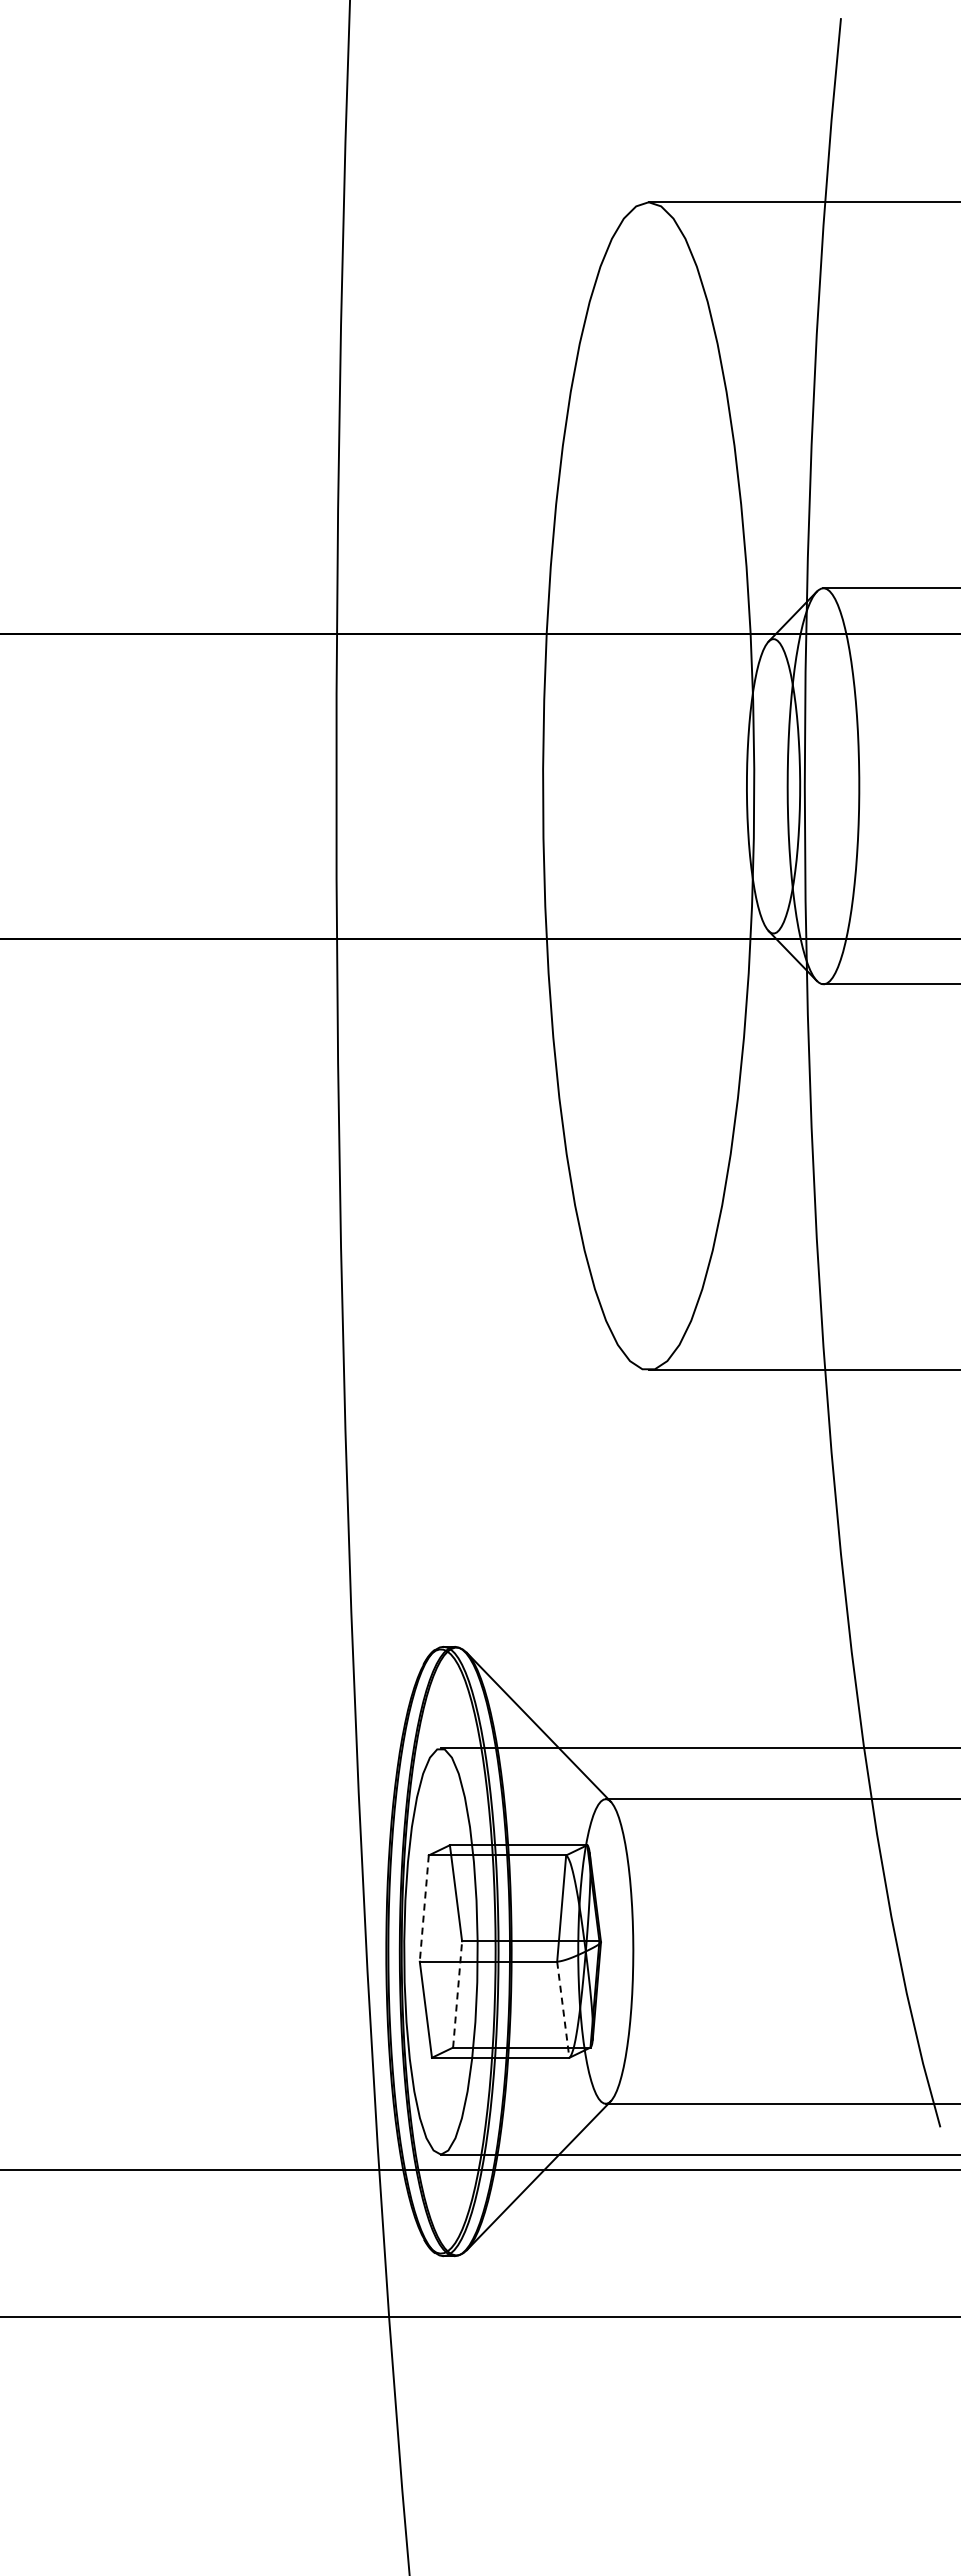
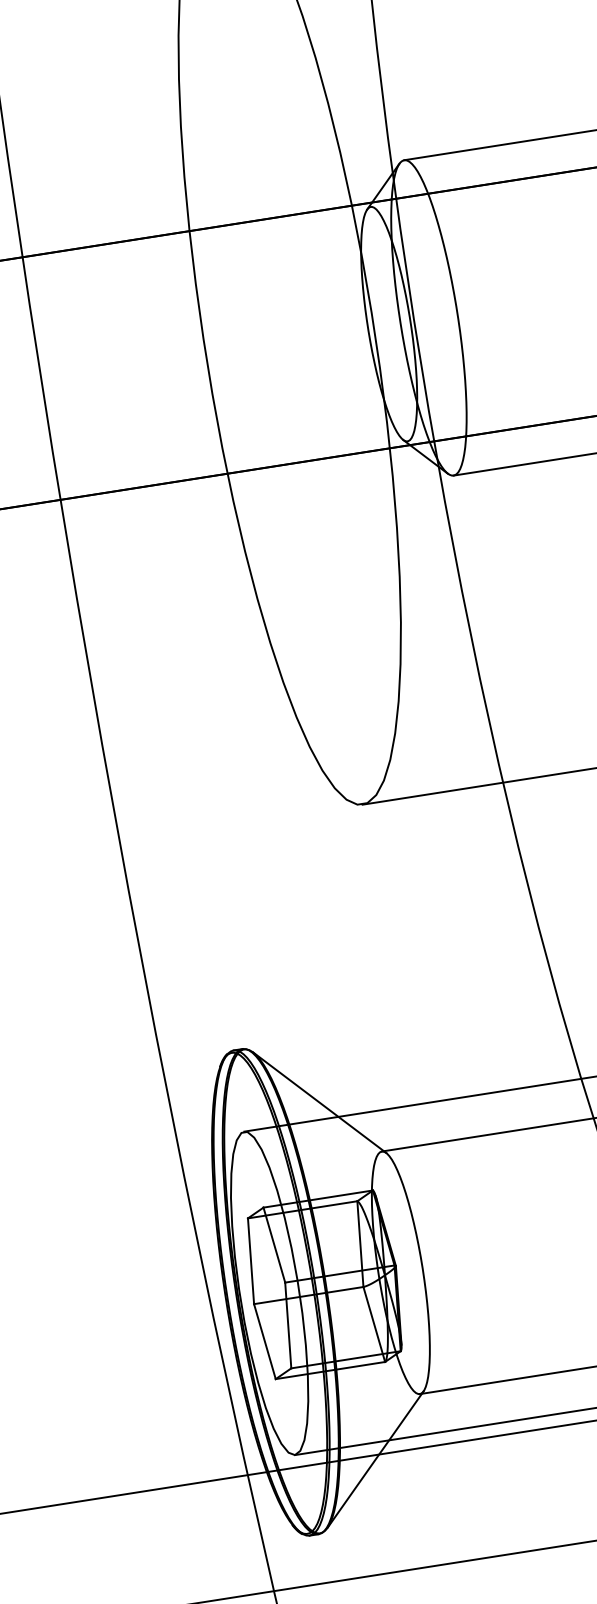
line: (424, 1909) -> (251, 1261), dashed -> solid
line: (457, 1993) -> (288, 1324), dashed -> solid
line: (563, 2010) -> (374, 1325), dashed -> solid

